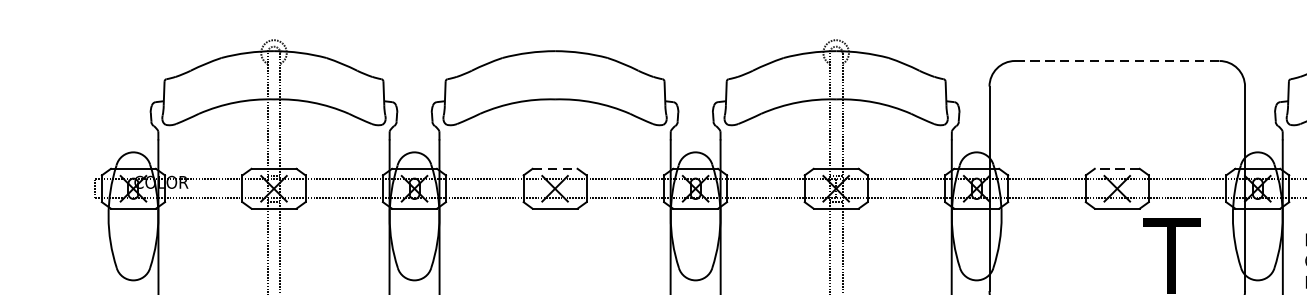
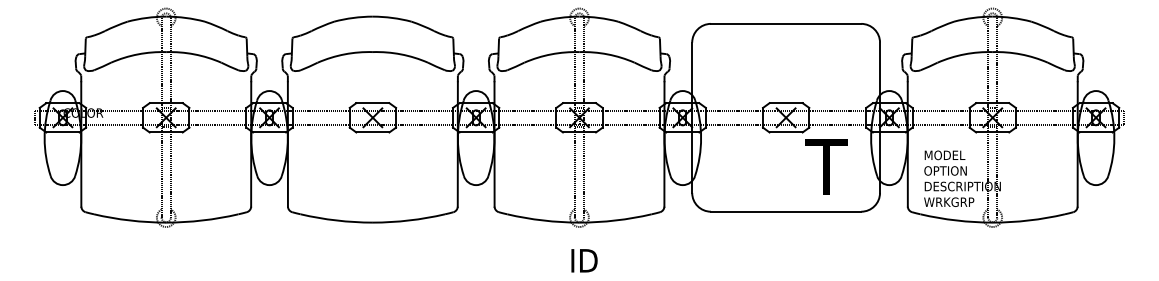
line: (1117, 60) -> (786, 23), dashed -> solid
line: (554, 169) -> (372, 103), dashed -> solid
line: (1117, 169) -> (786, 103), dashed -> solid

